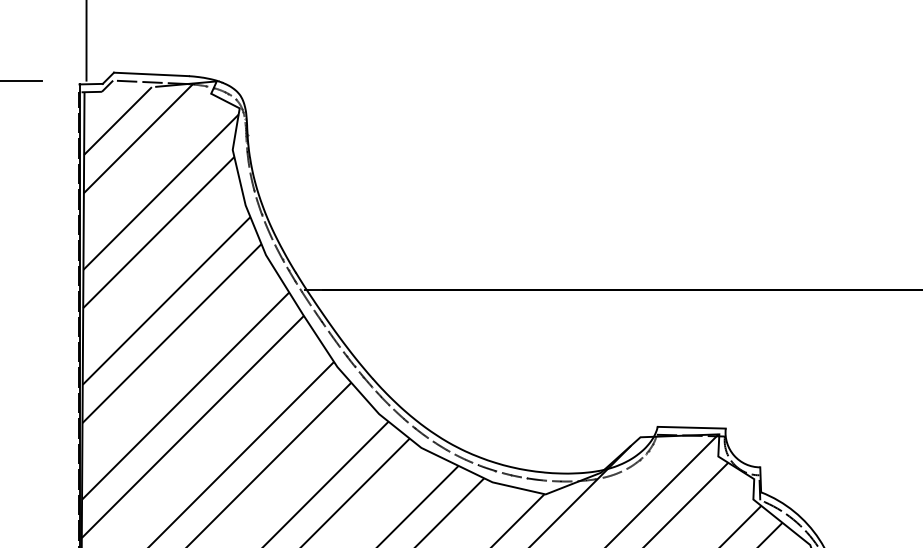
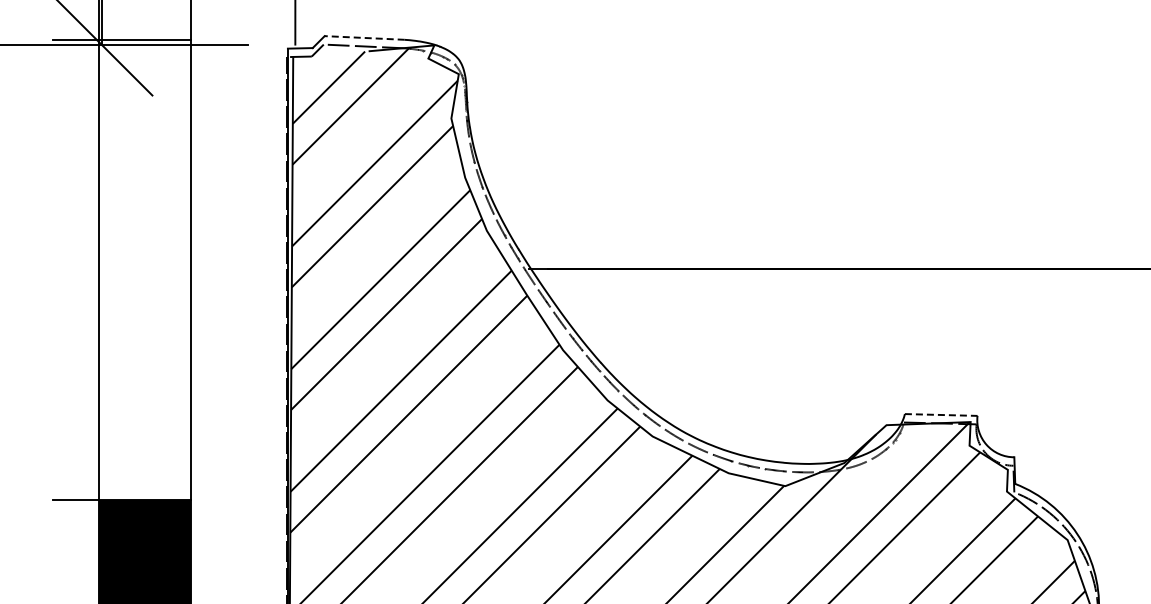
line: (151, 73) -> (364, 37), solid -> dashed
line: (692, 428) -> (941, 415), solid -> dashed

